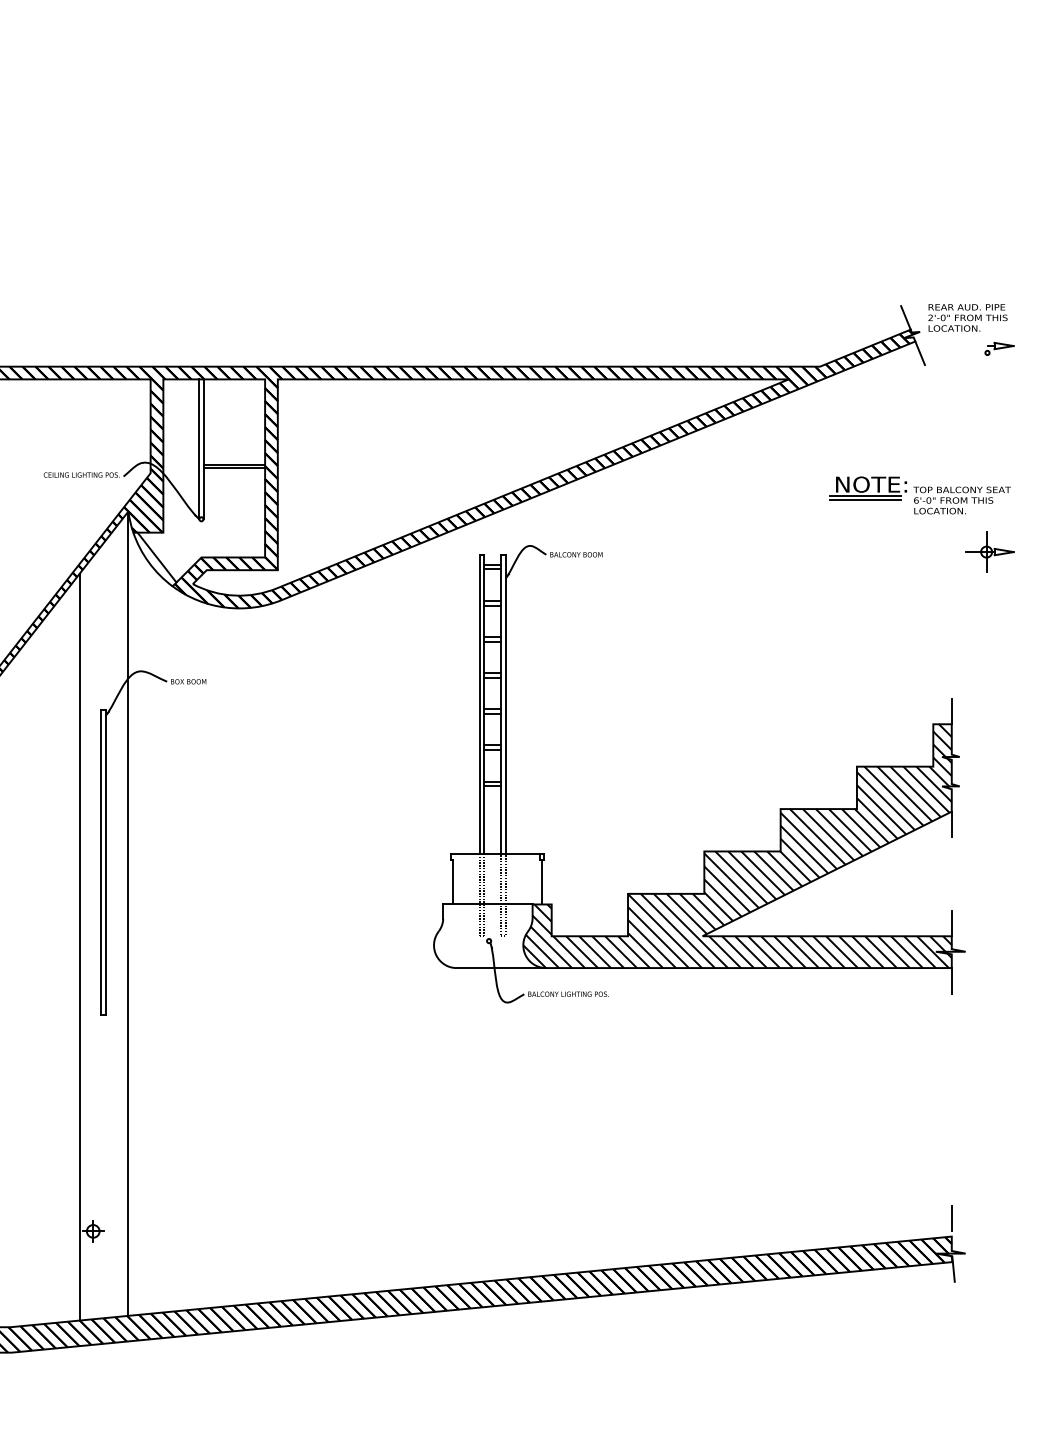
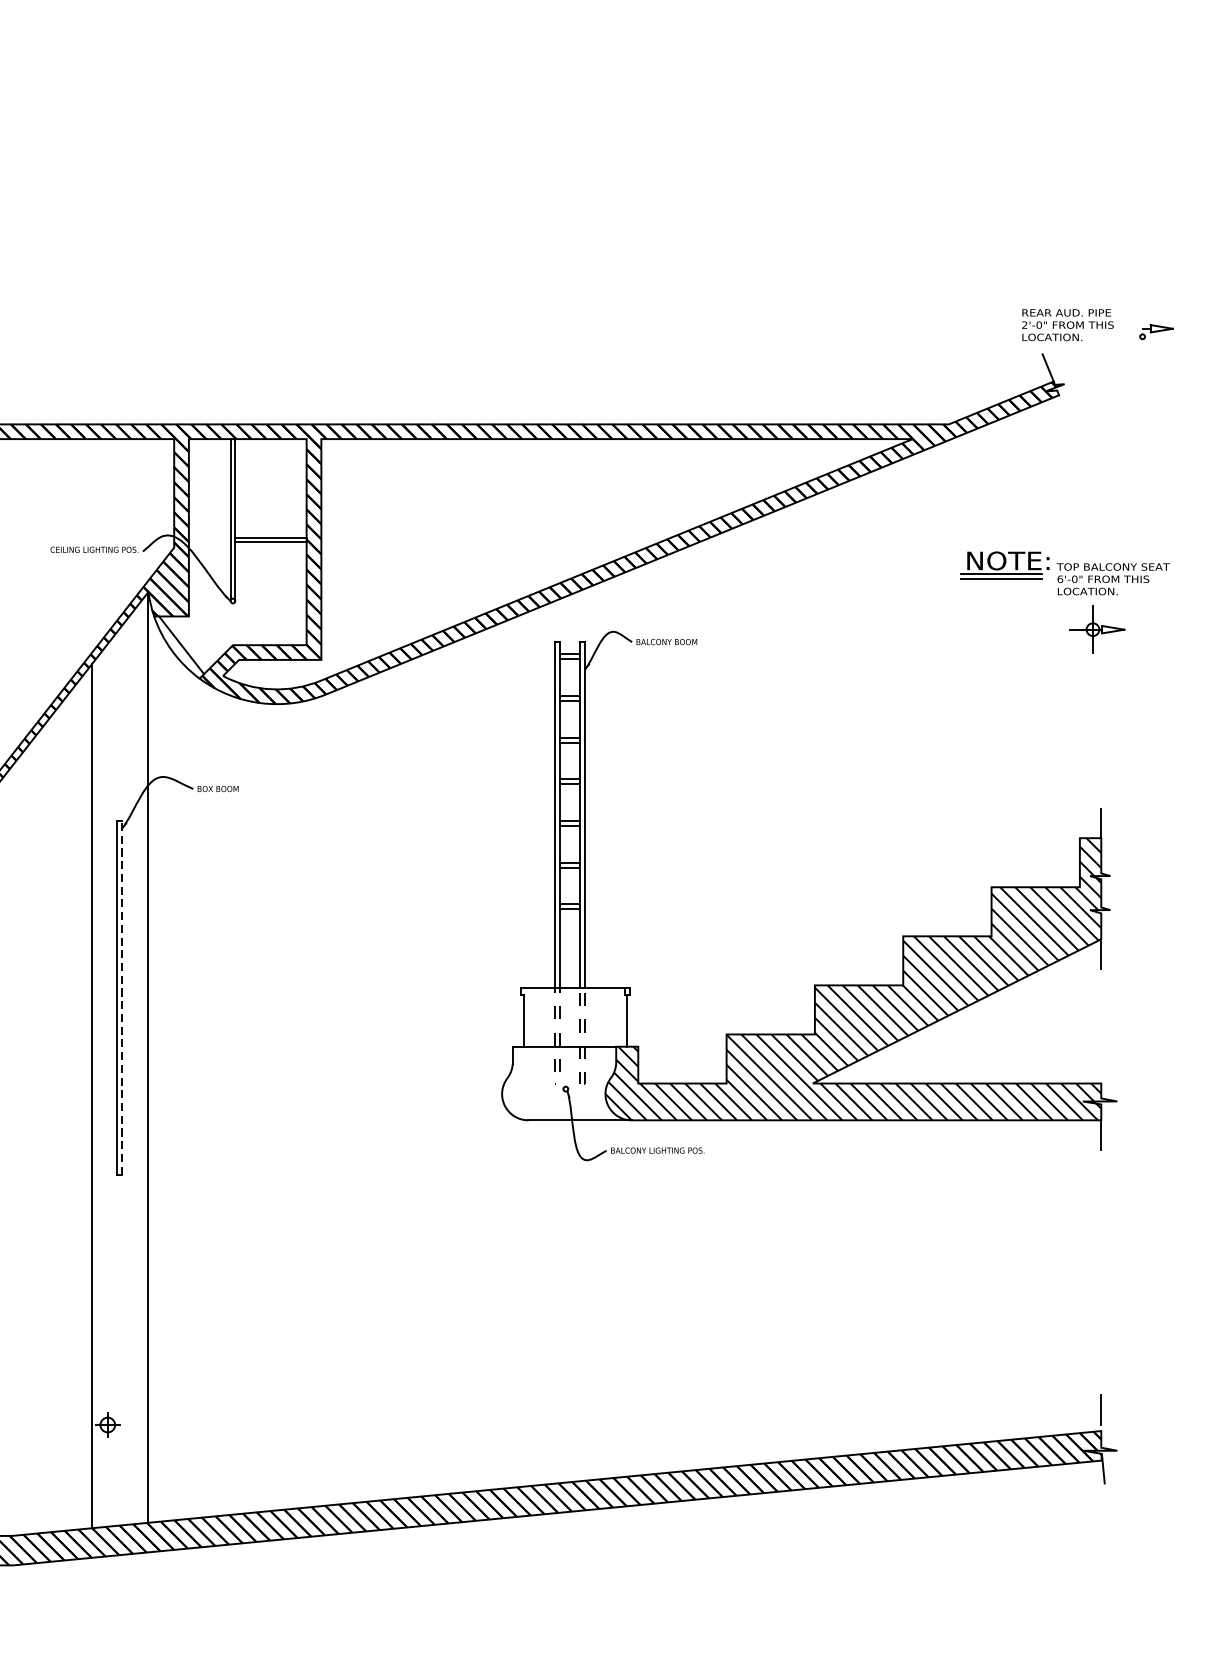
text: (967, 317) -> (1067, 324), moved
part: (999, 348) -> (1156, 331), moved
line: (919, 353) -> (1063, 409), removed
part: (989, 551) -> (1096, 629), moved
line: (105, 862) -> (121, 998), solid -> dashed
line: (951, 923) -> (1100, 1068), removed

